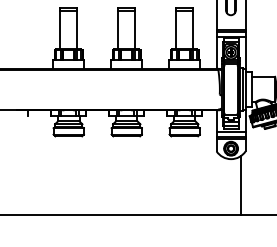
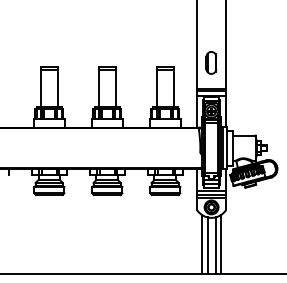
line: (221, 184) -> (201, 243), added
line: (227, 186) -> (207, 245), added
line: (235, 186) -> (215, 245), added

